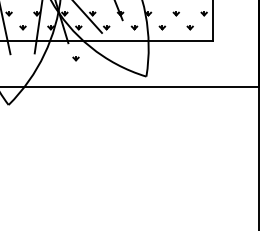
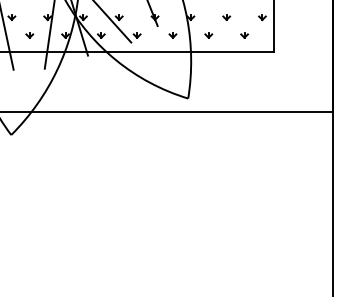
part: (75, 58) -> (97, 75), removed

